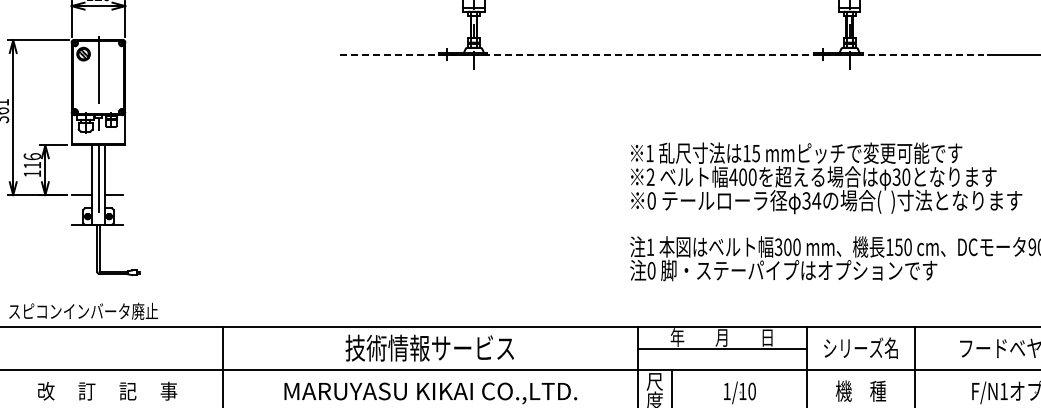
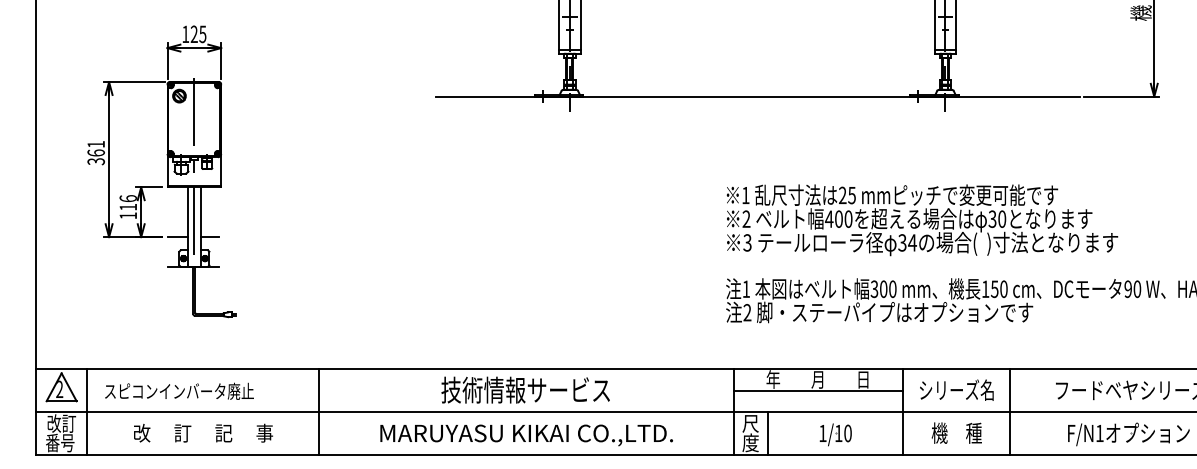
line: (661, 54) -> (757, 96), dashed -> solid
text: (746, 152) -> (842, 194), 15 -> 25
text: (651, 200) -> (747, 242), 0 -> 3
text: (651, 270) -> (747, 312), 0 -> 2
text: (83, 310) -> (179, 390), moved

